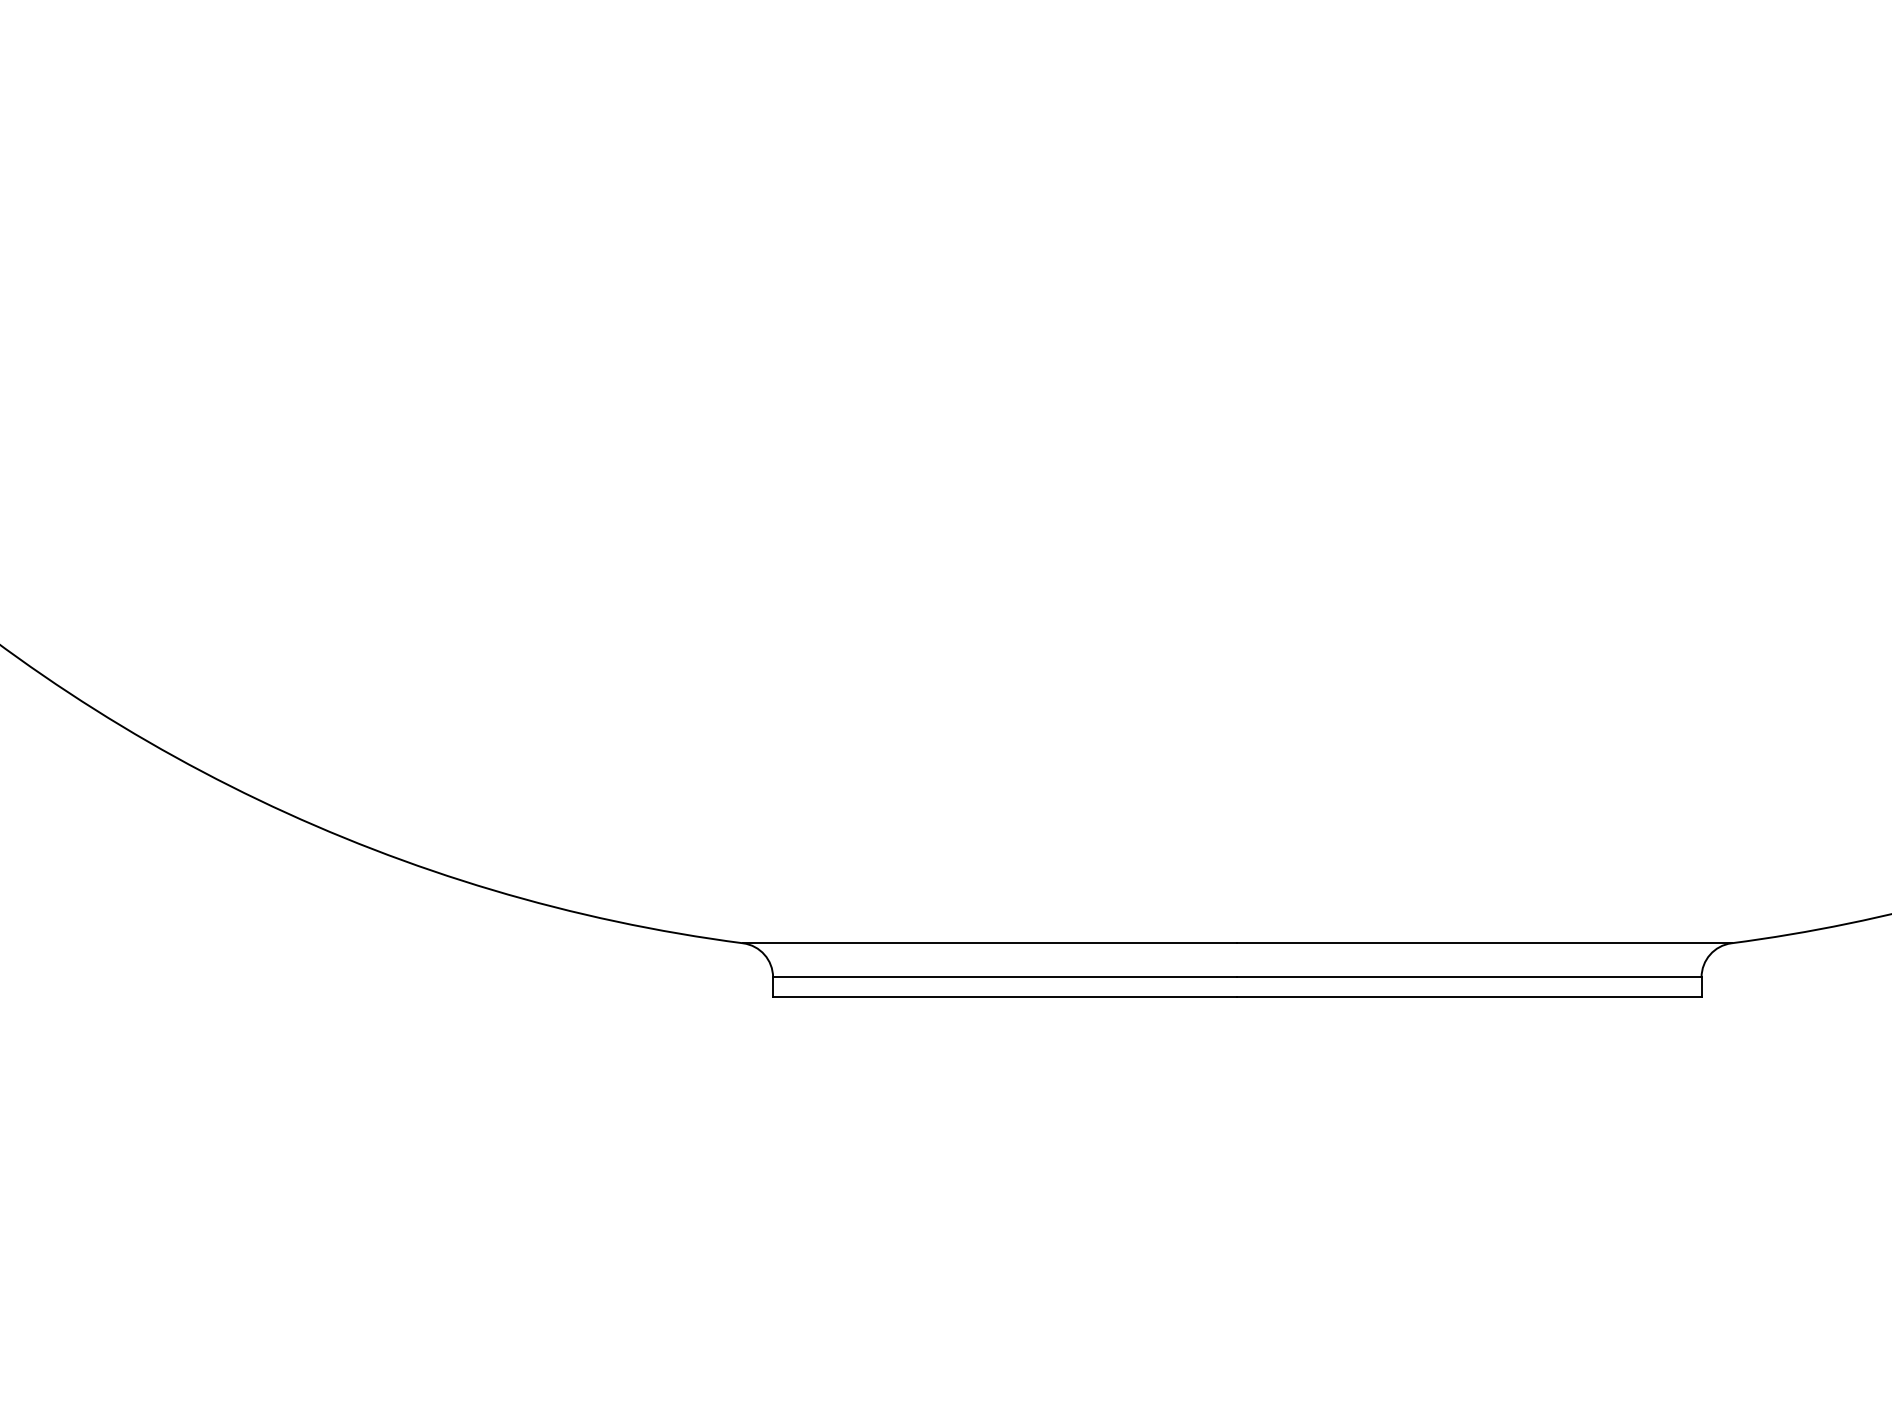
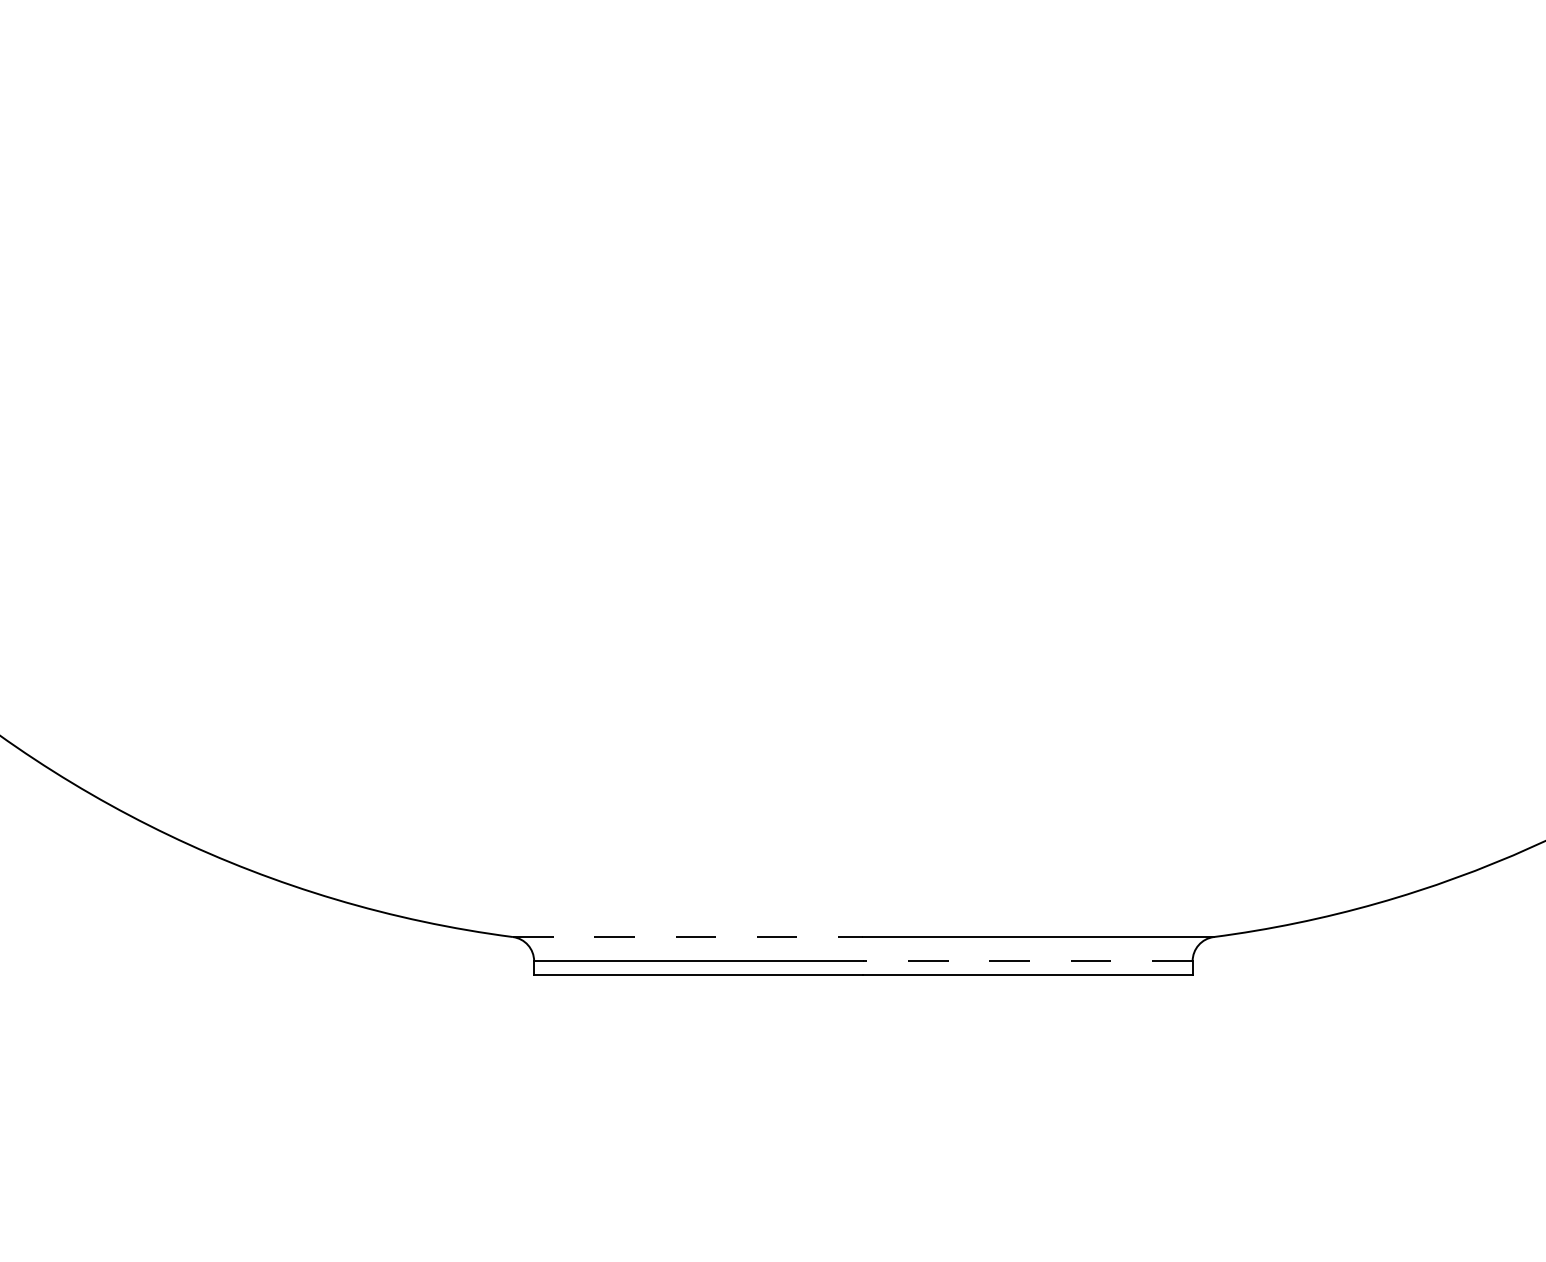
line: (990, 943) -> (688, 937), solid -> dashed
line: (1470, 977) -> (1028, 961), solid -> dashed

